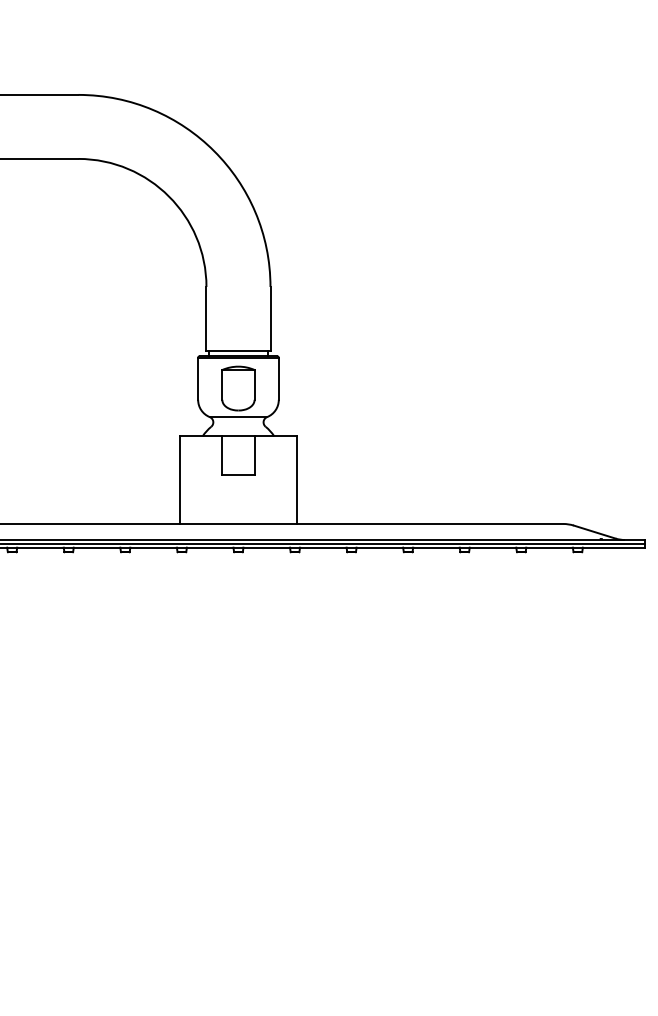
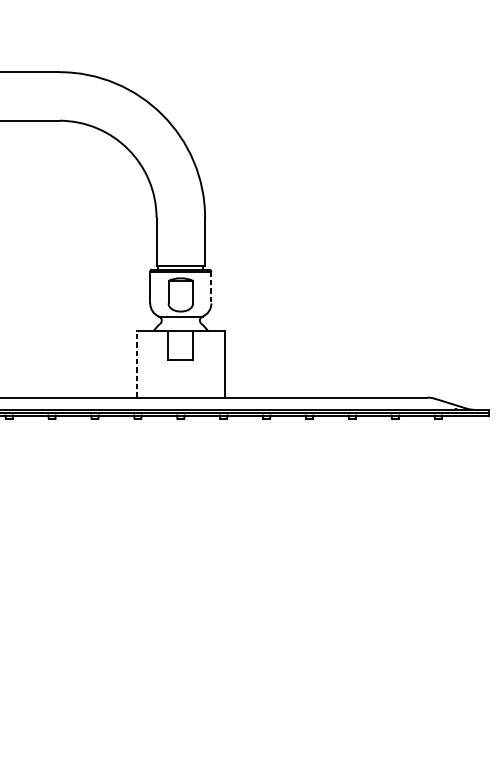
line: (278, 379) -> (211, 288), solid -> dashed
line: (180, 480) -> (136, 364), solid -> dashed

